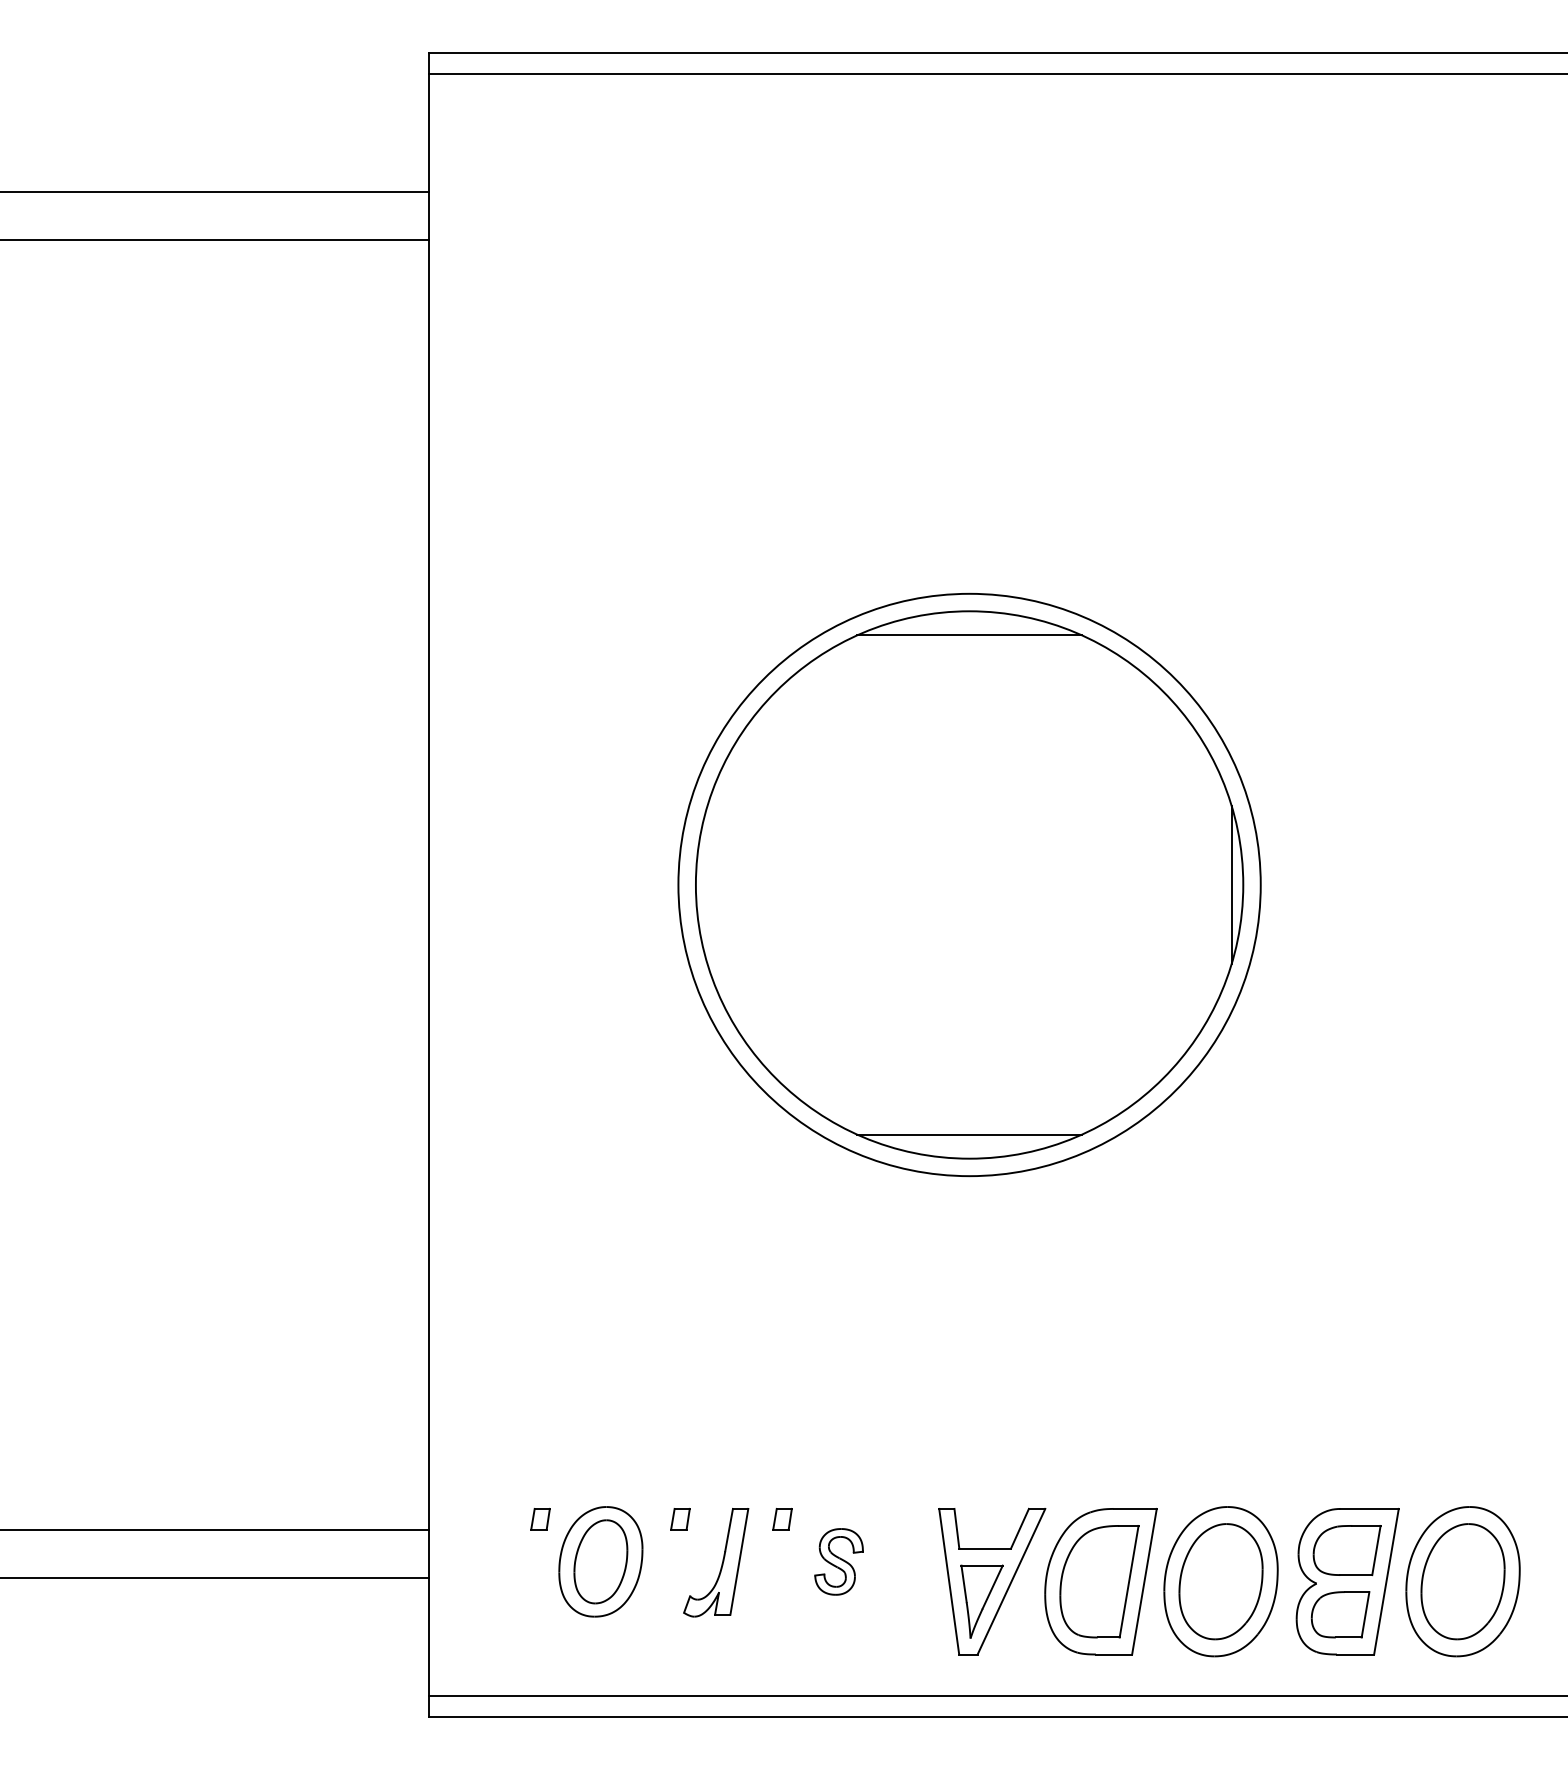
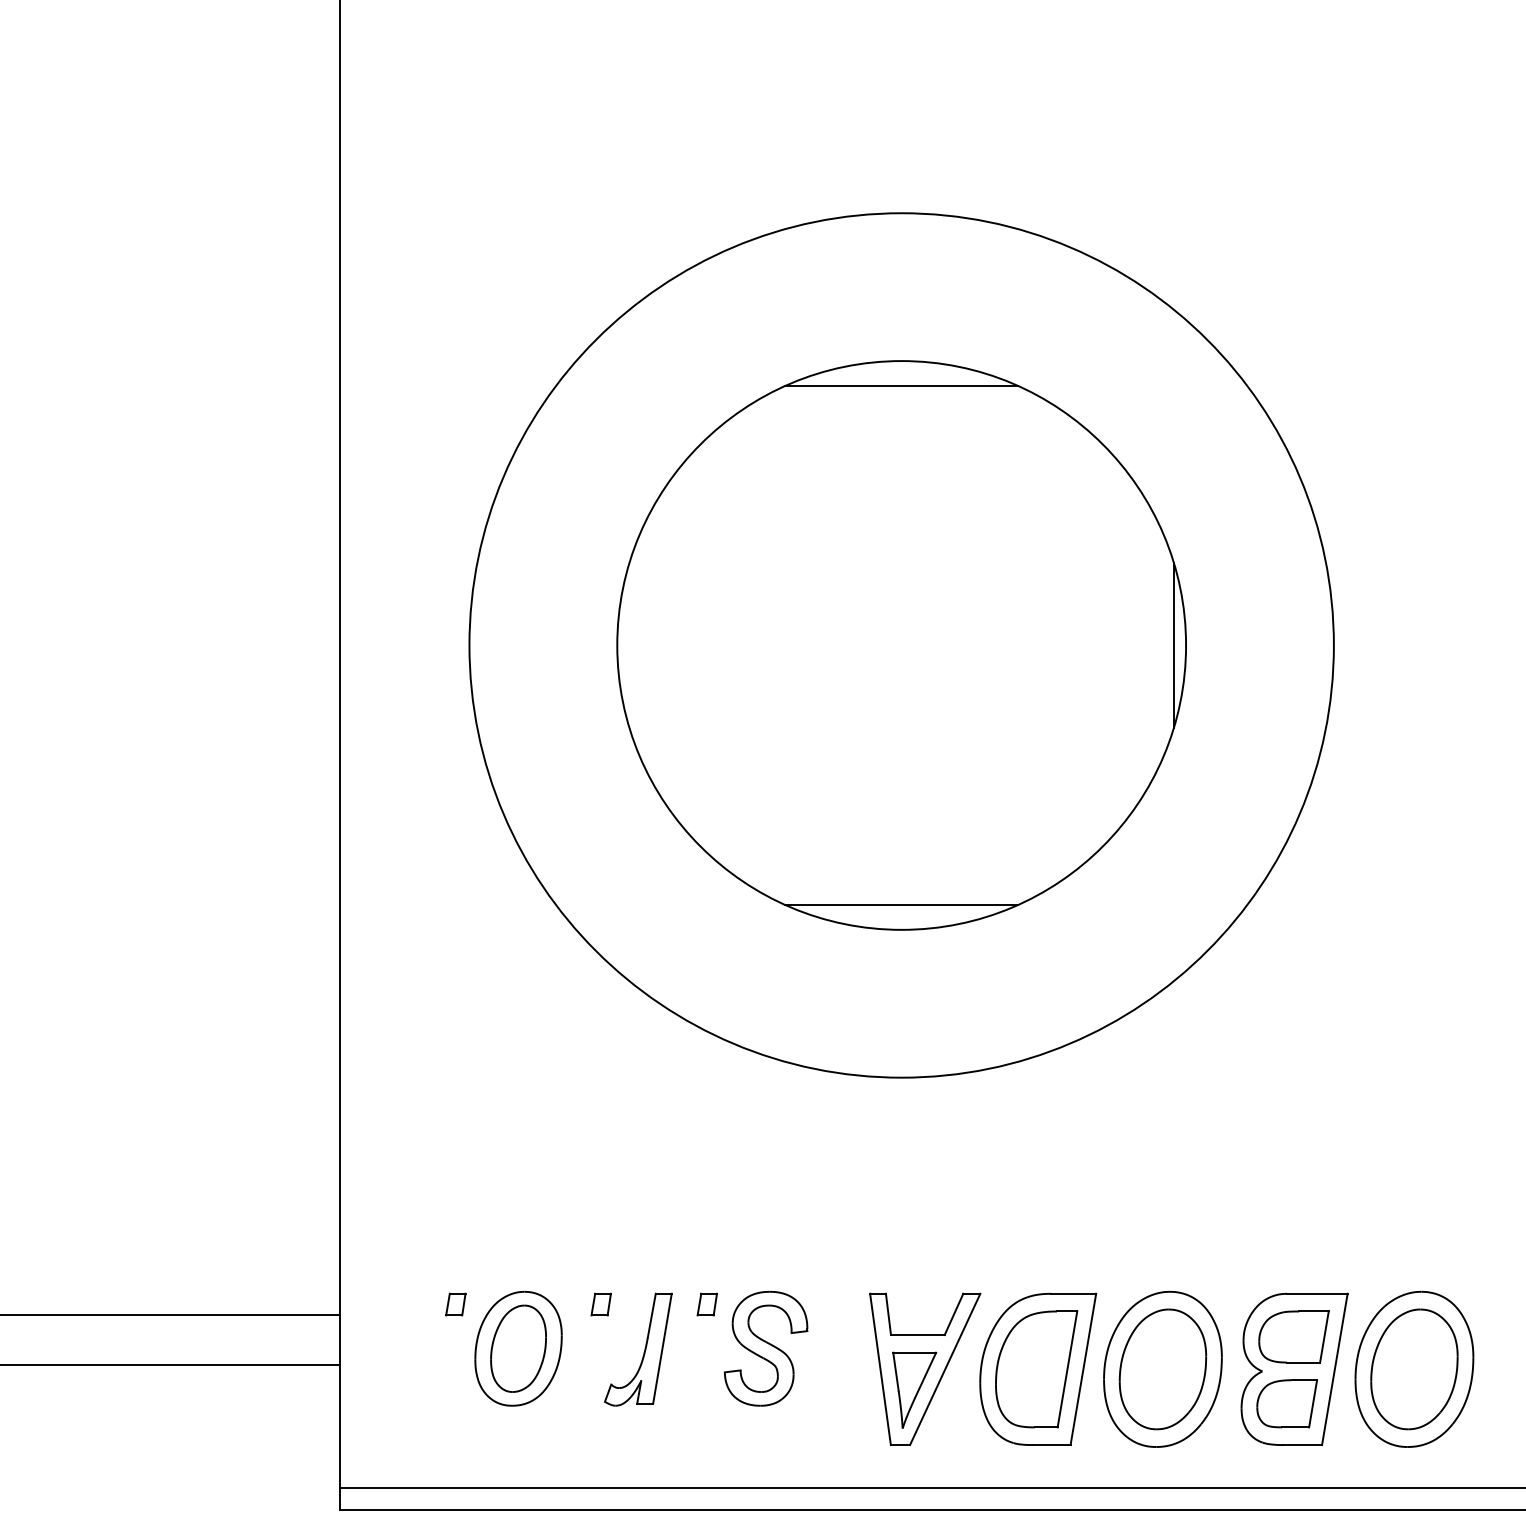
circle: (969, 884) -> (901, 644), size x1.43
part: (838, 1561) -> (765, 1348), size x1.67

